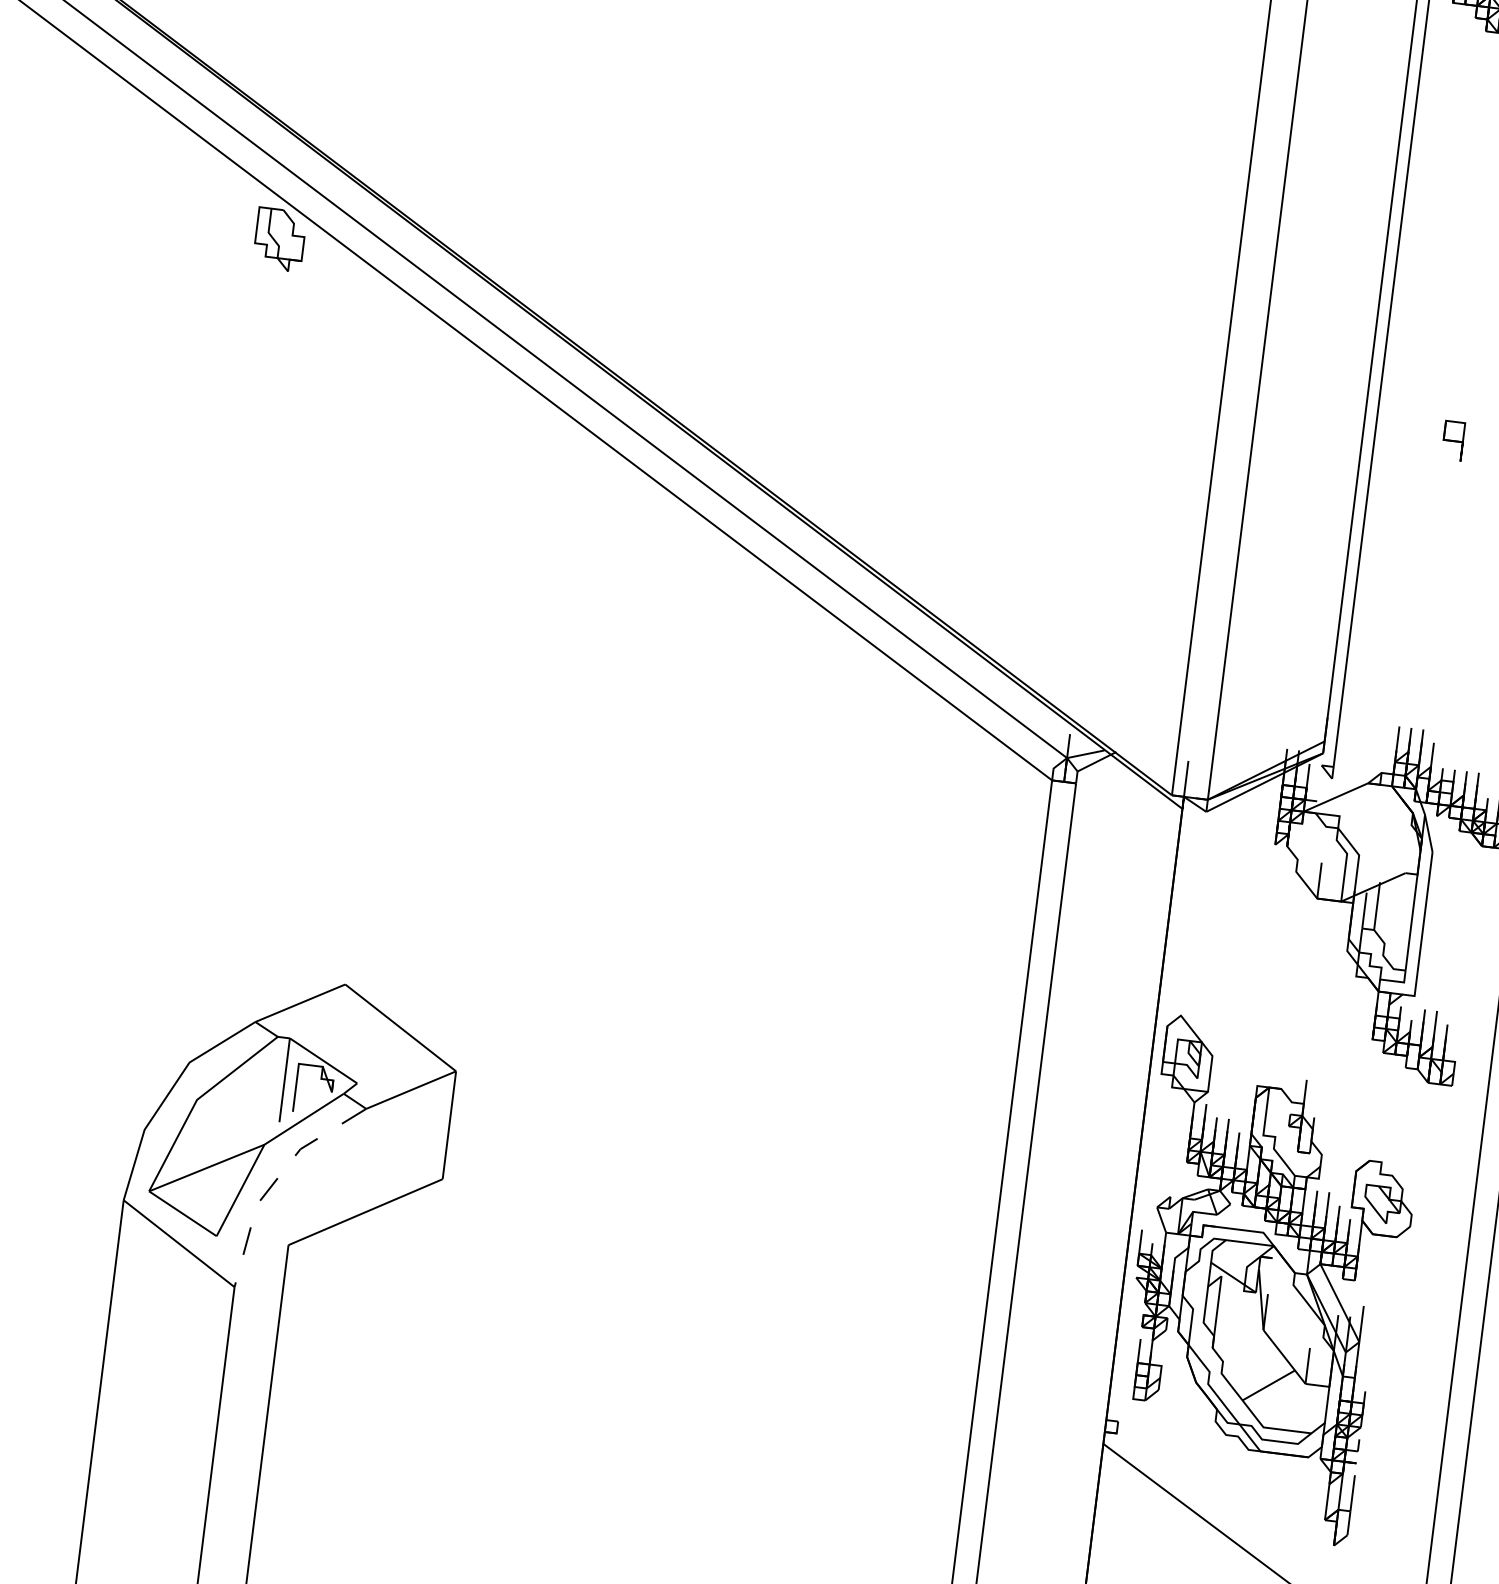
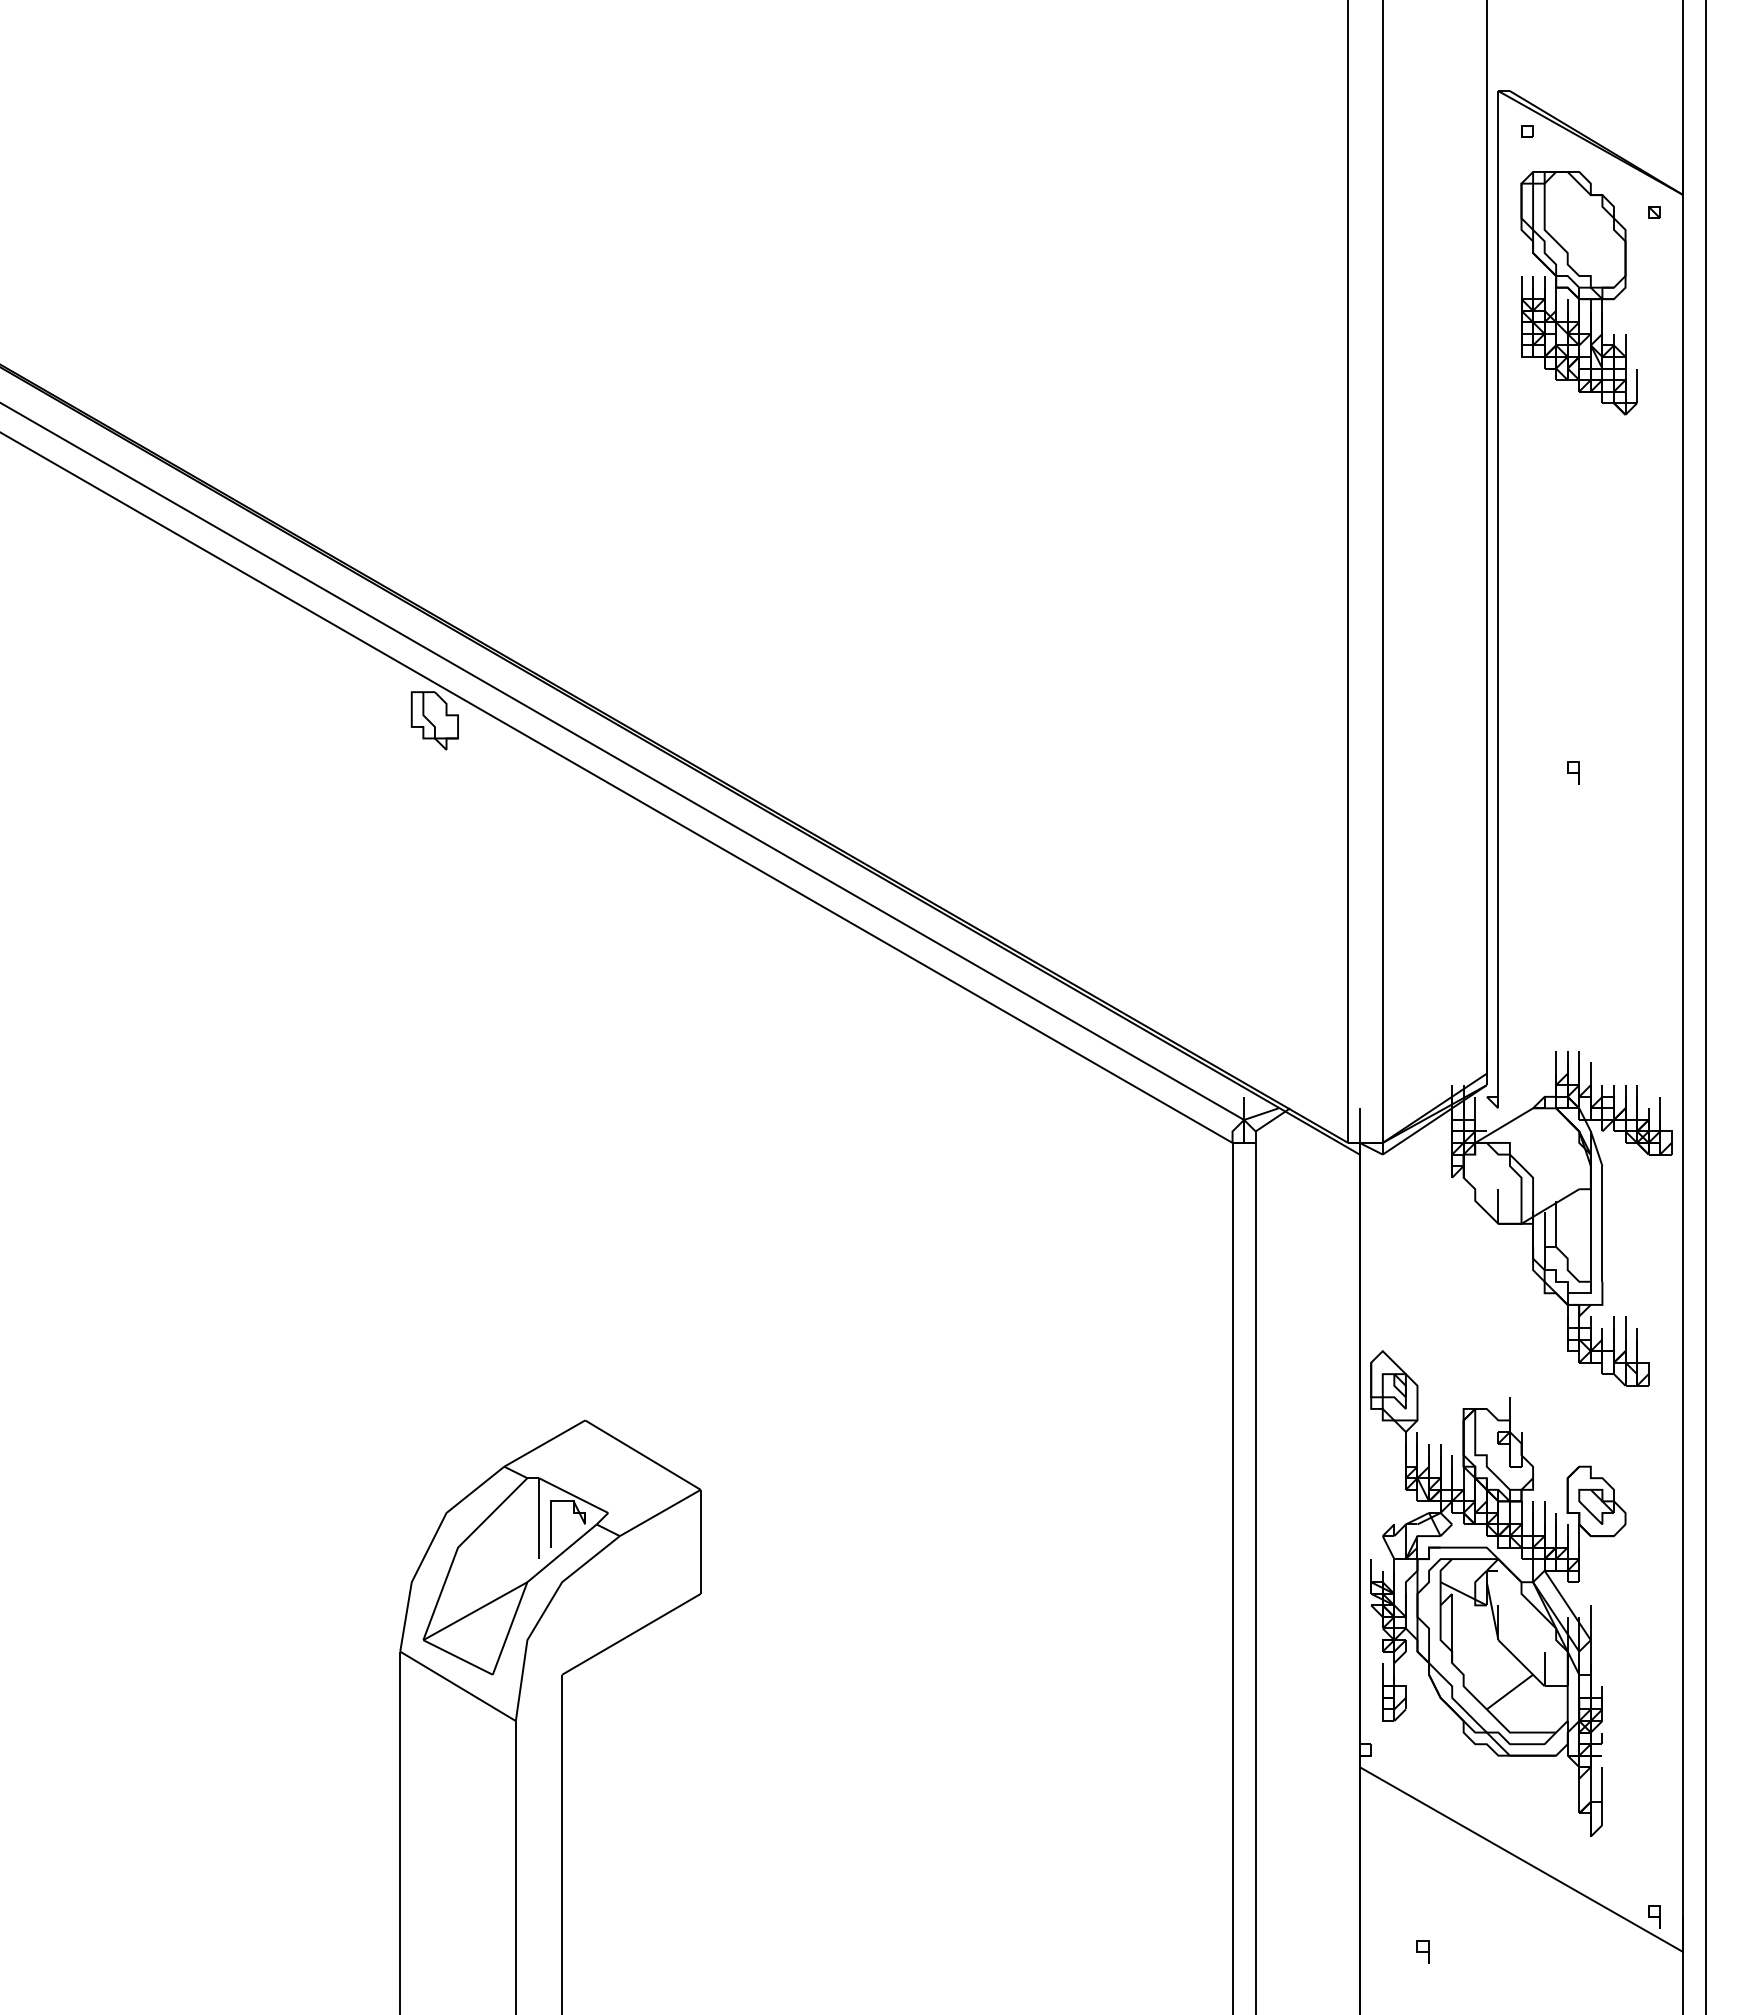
part: (1453, 440) -> (1573, 772), size x0.62
line: (275, 1180) -> (542, 1614), dashed -> solid

